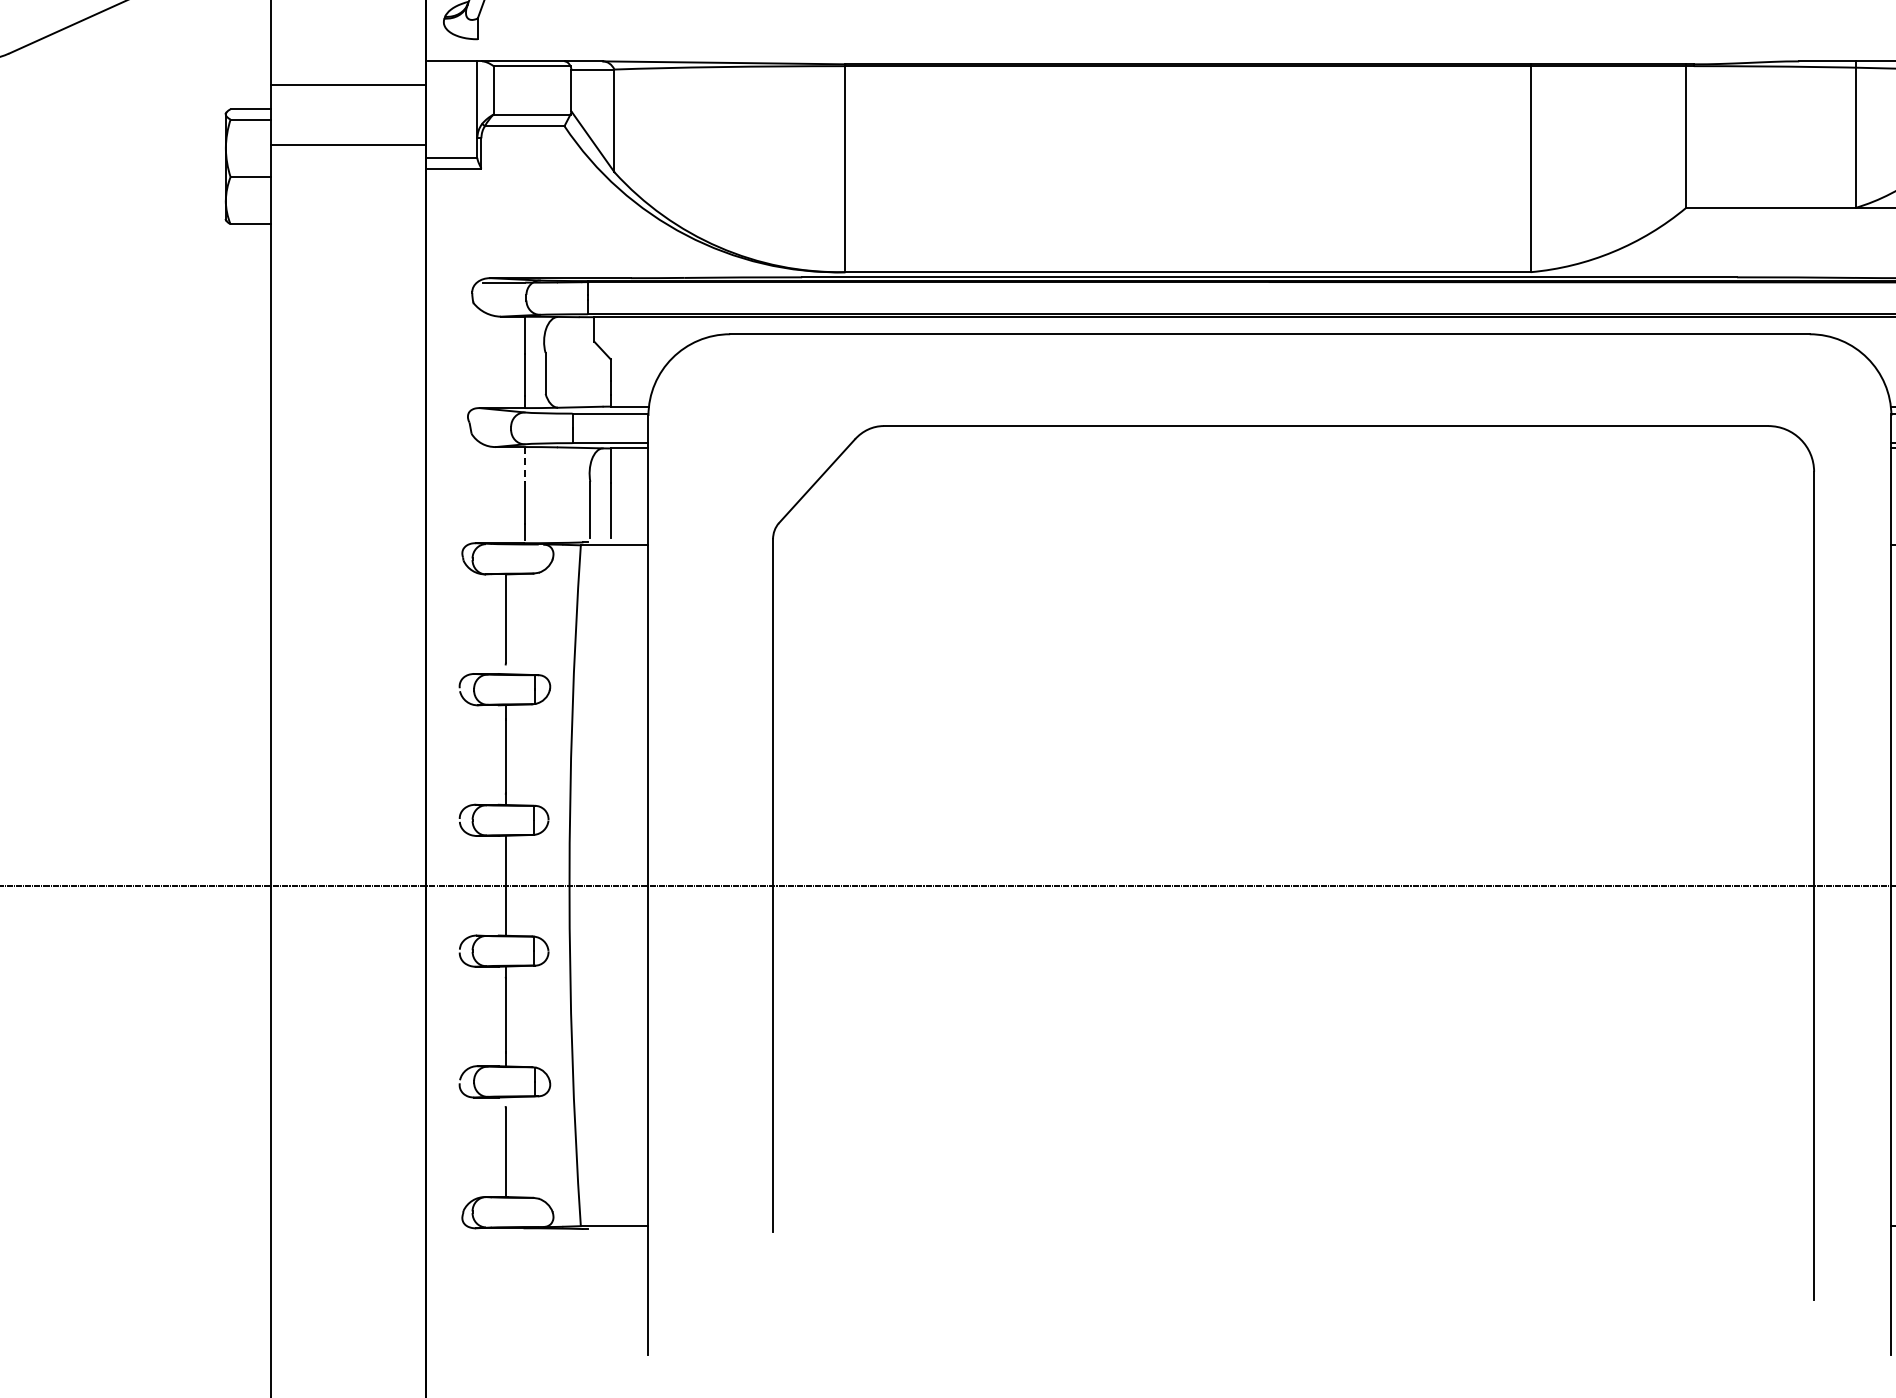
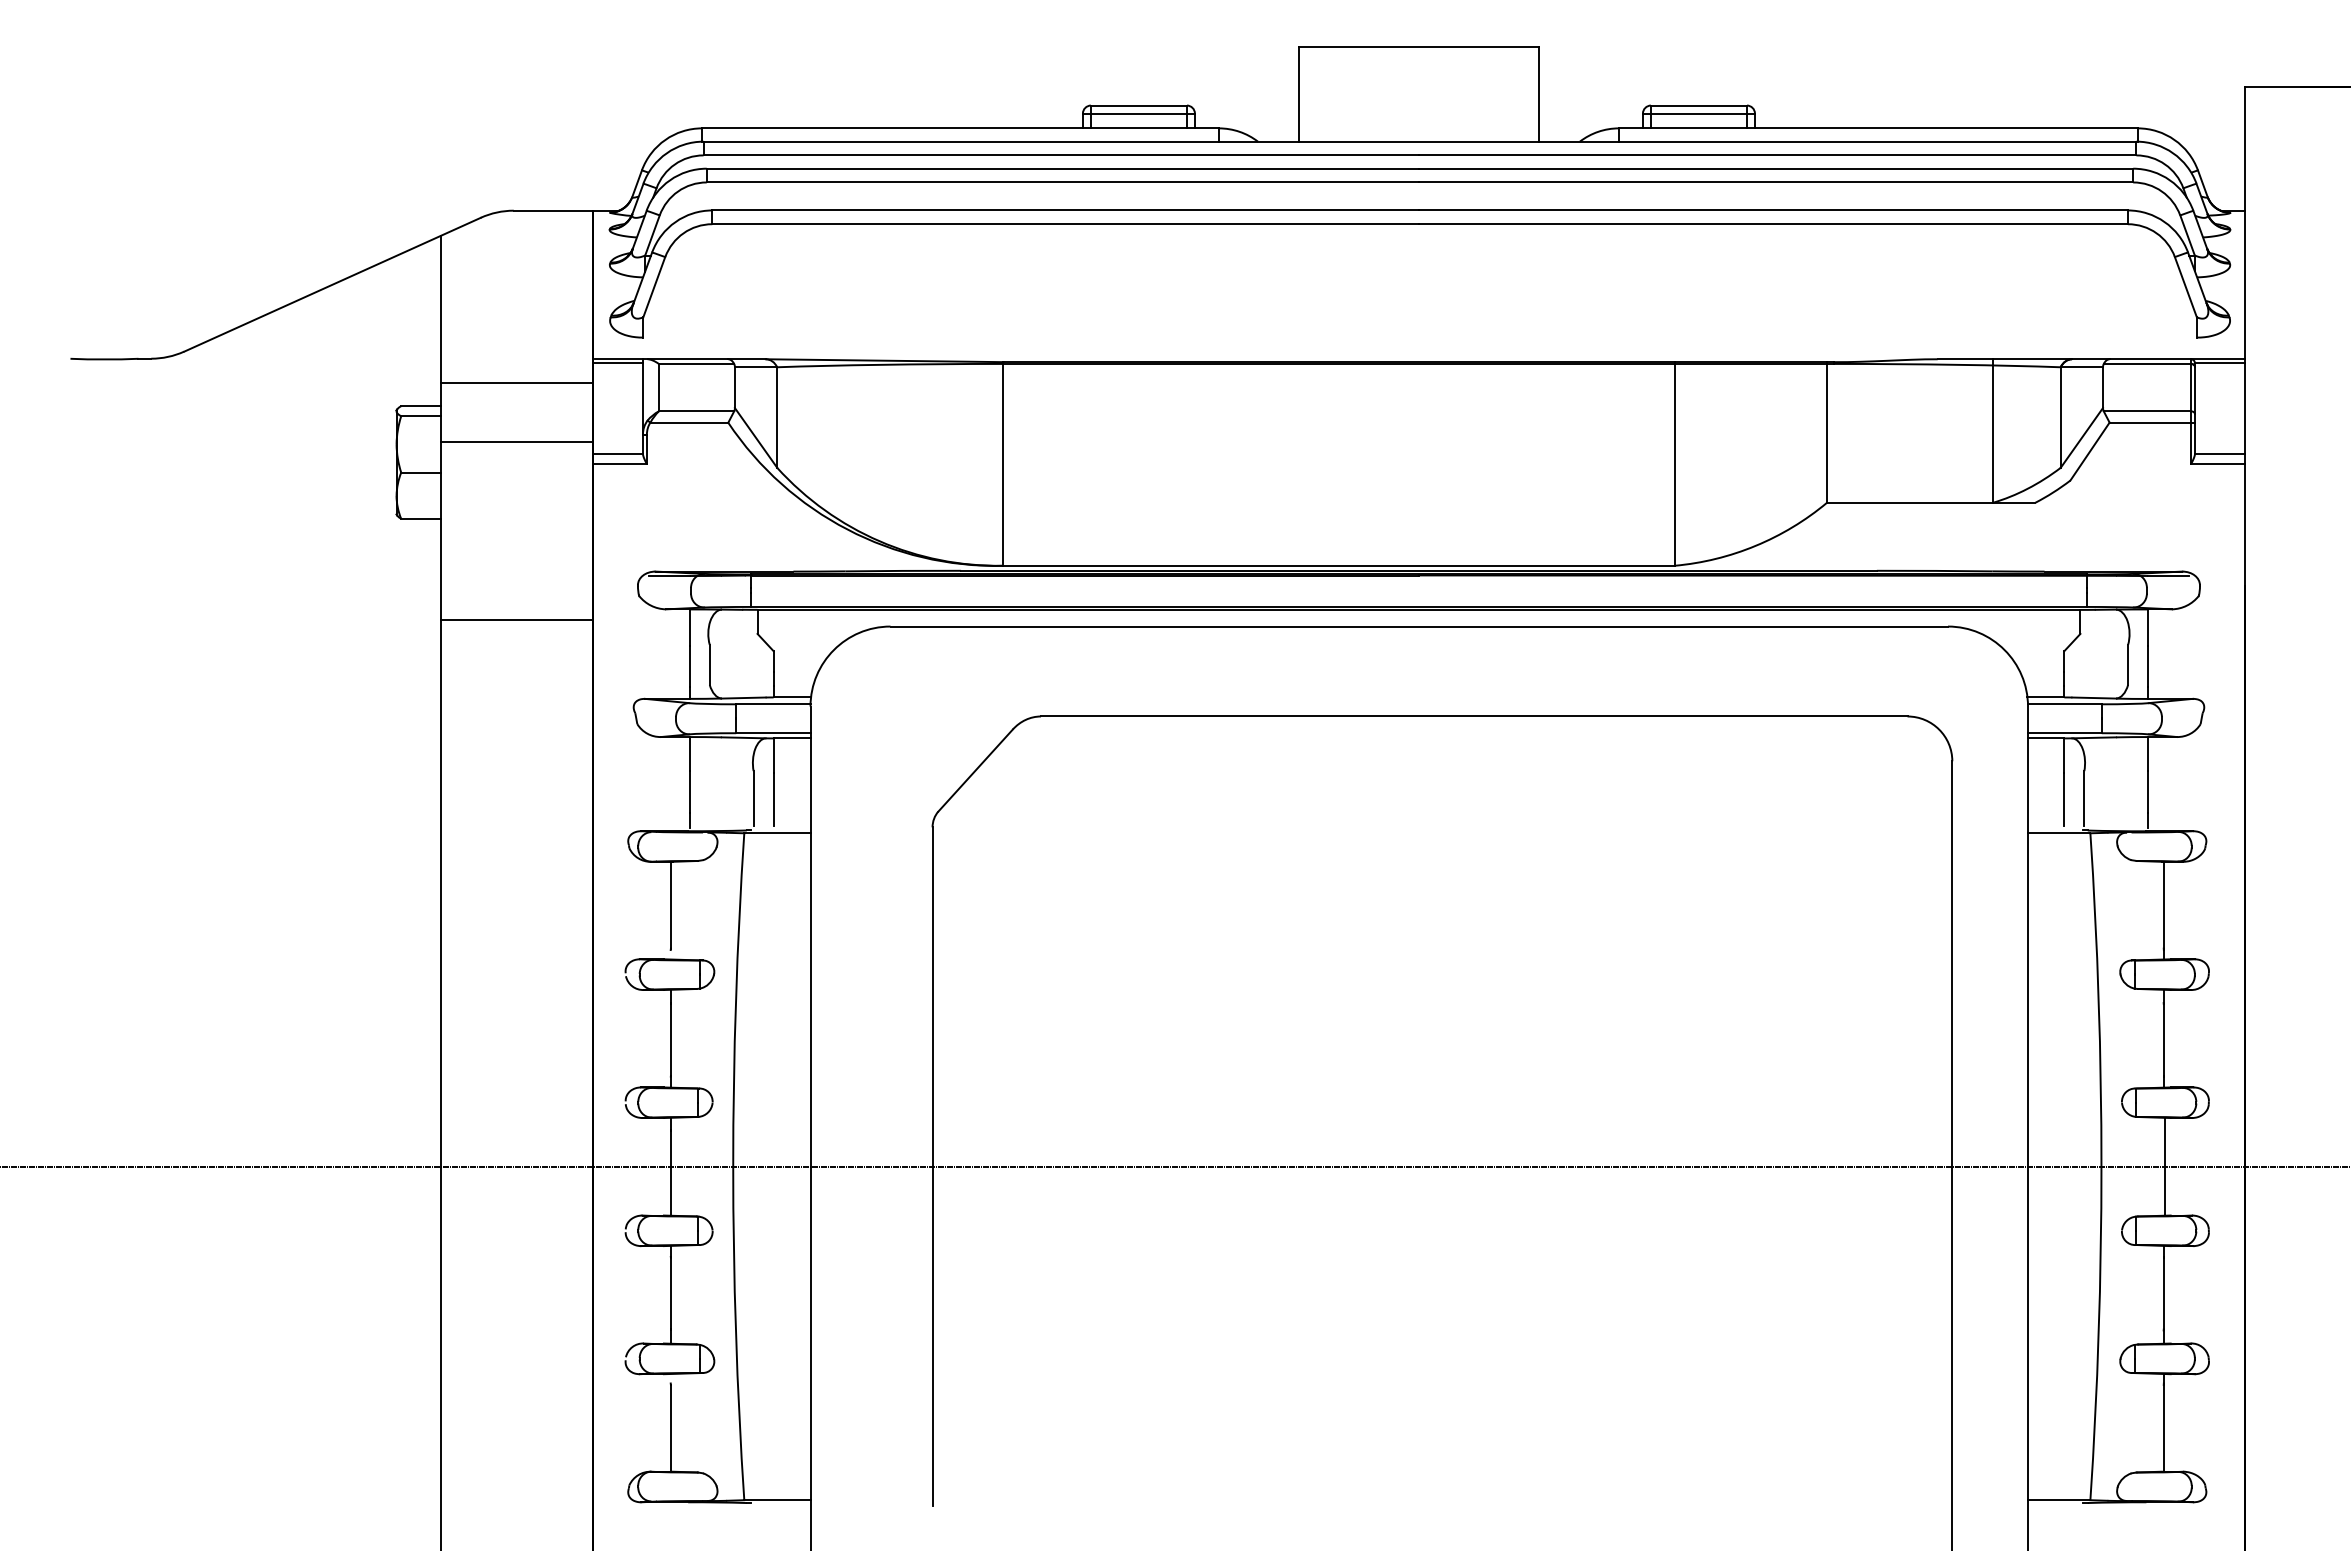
line: (451, 65) -> (617, 363), added
line: (348, 327) -> (516, 619), added
line: (524, 463) -> (689, 753), dashed -> solid

